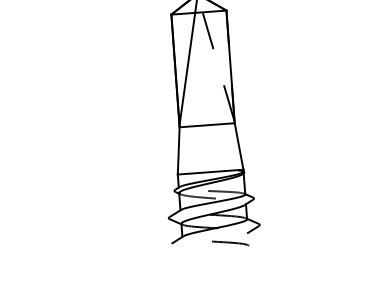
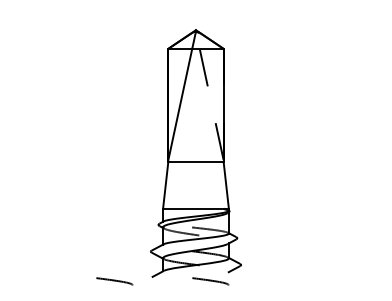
line: (134, 250) -> (114, 281), added

